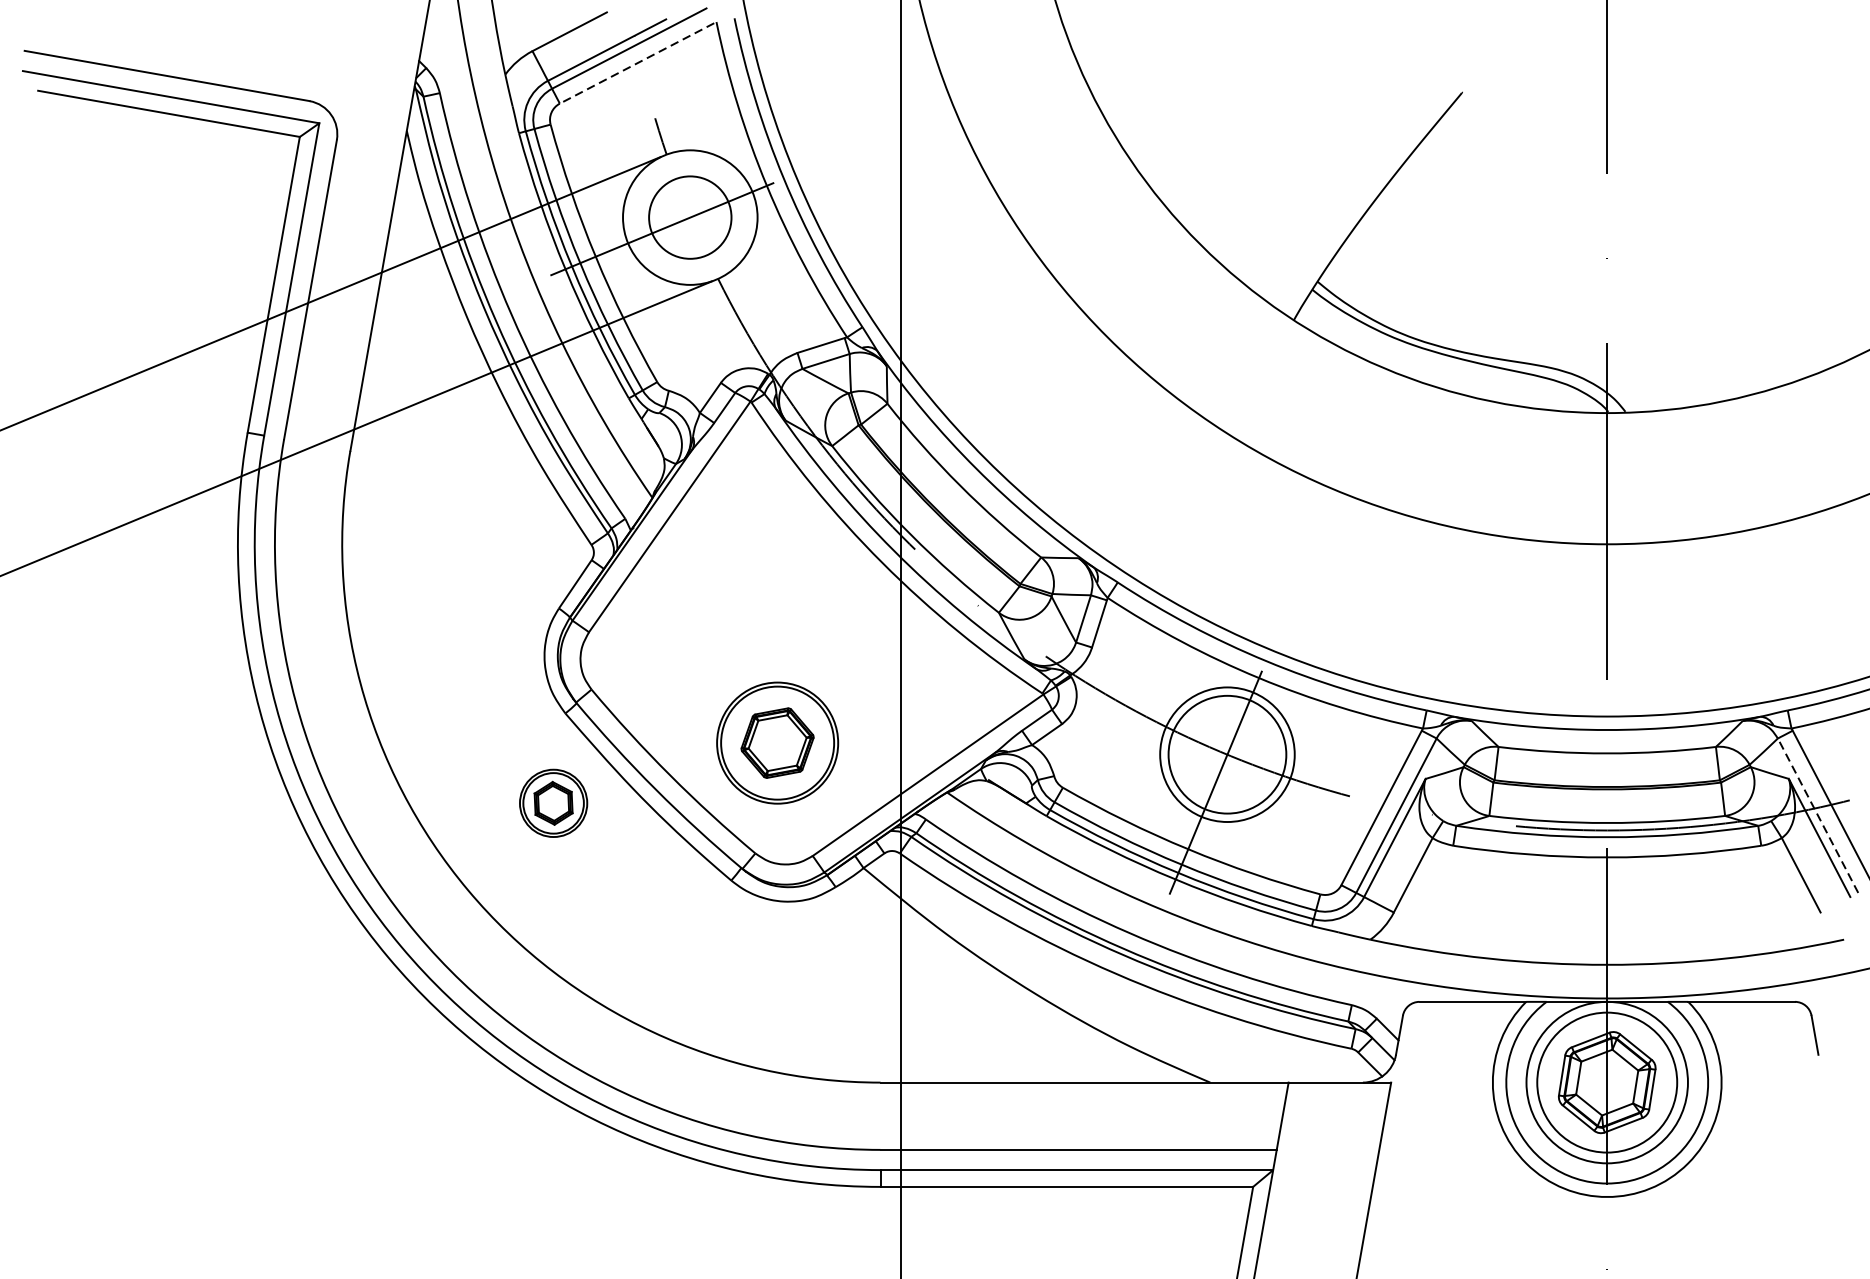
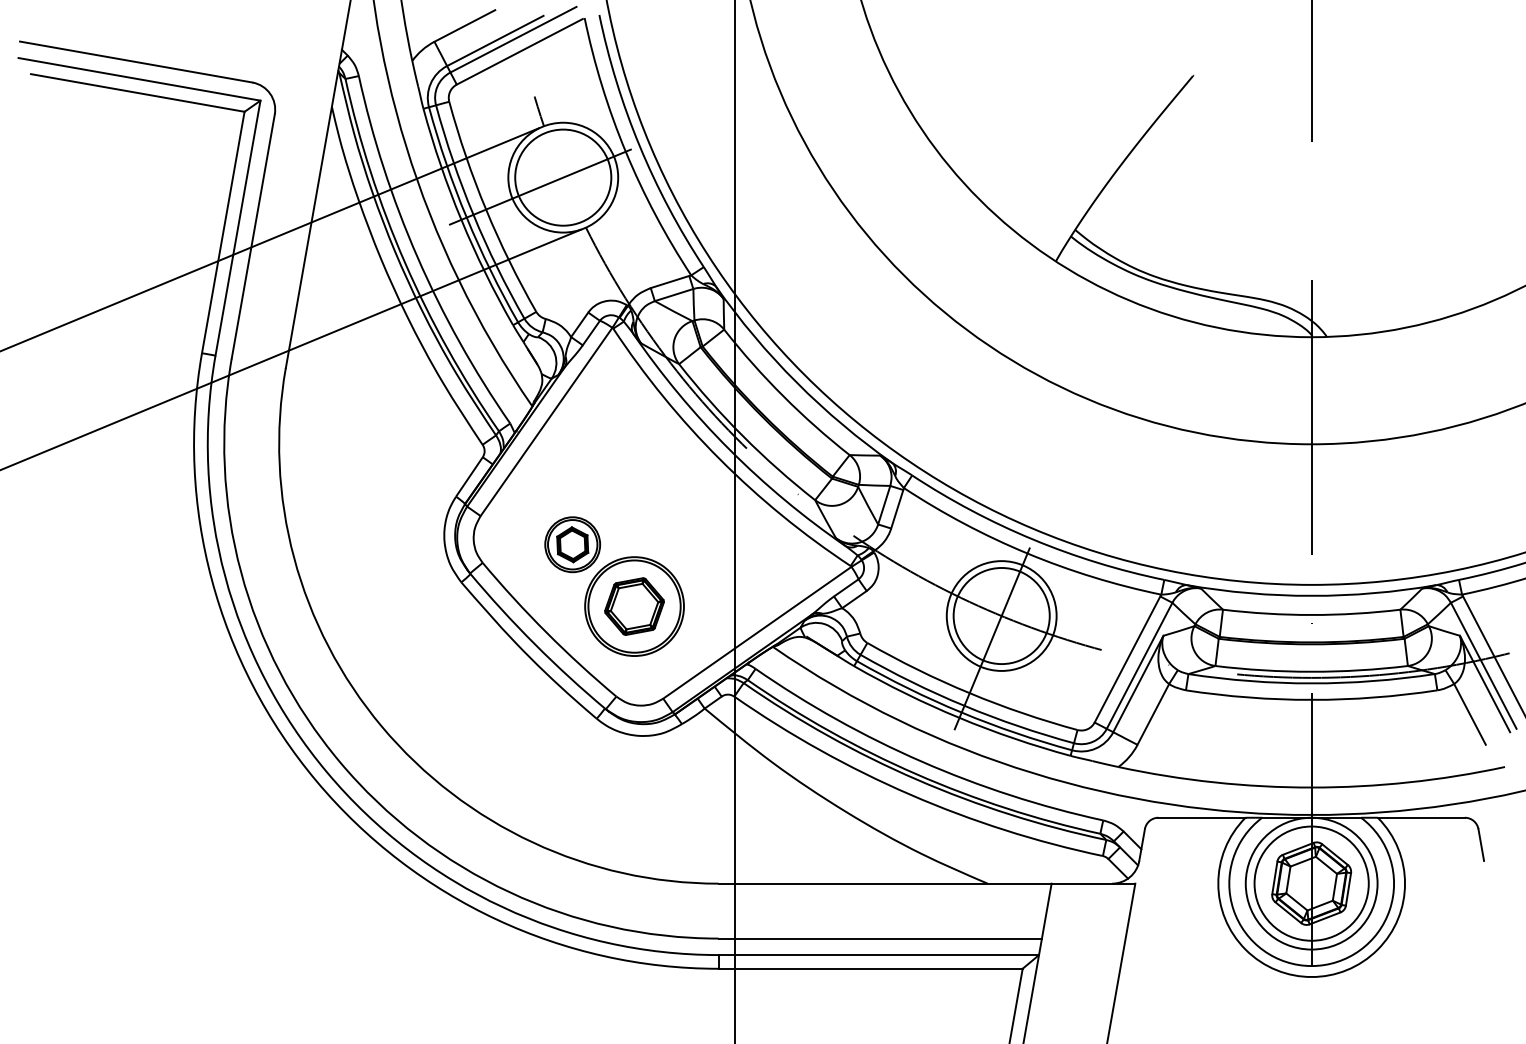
line: (636, 64) -> (519, 52), dashed -> solid
circle: (690, 217) -> (563, 177), size x1.43
part: (553, 803) -> (572, 544), moved
line: (1817, 815) -> (1483, 665), dashed -> solid

